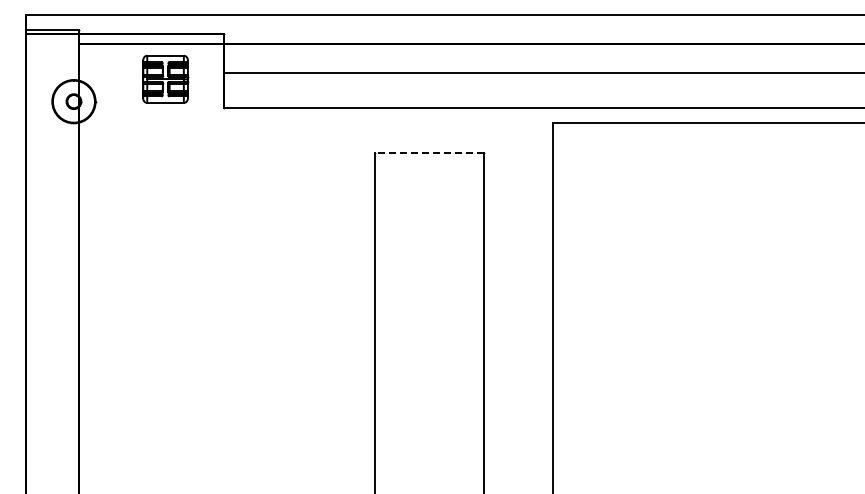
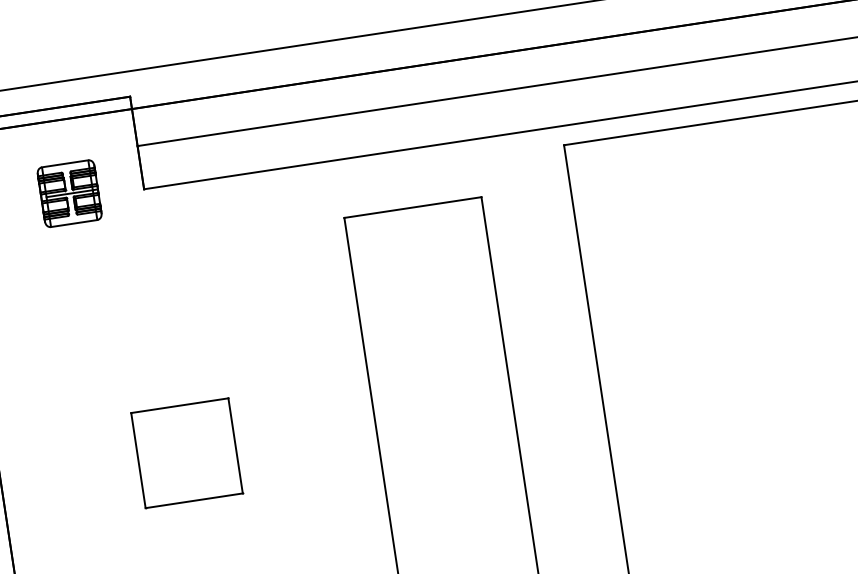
part: (165, 78) -> (69, 192), moved
line: (428, 153) -> (411, 208), dashed -> solid
part: (226, 316) -> (187, 452), added

